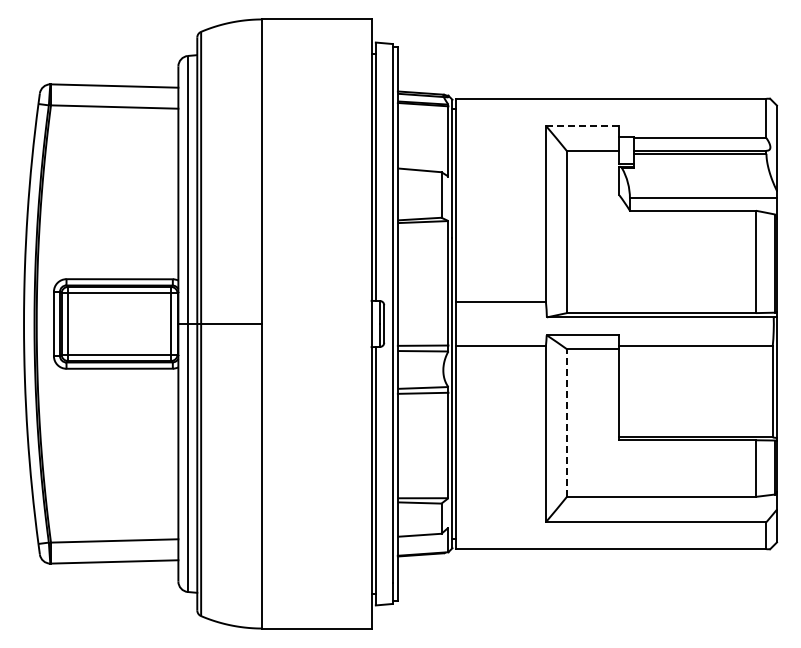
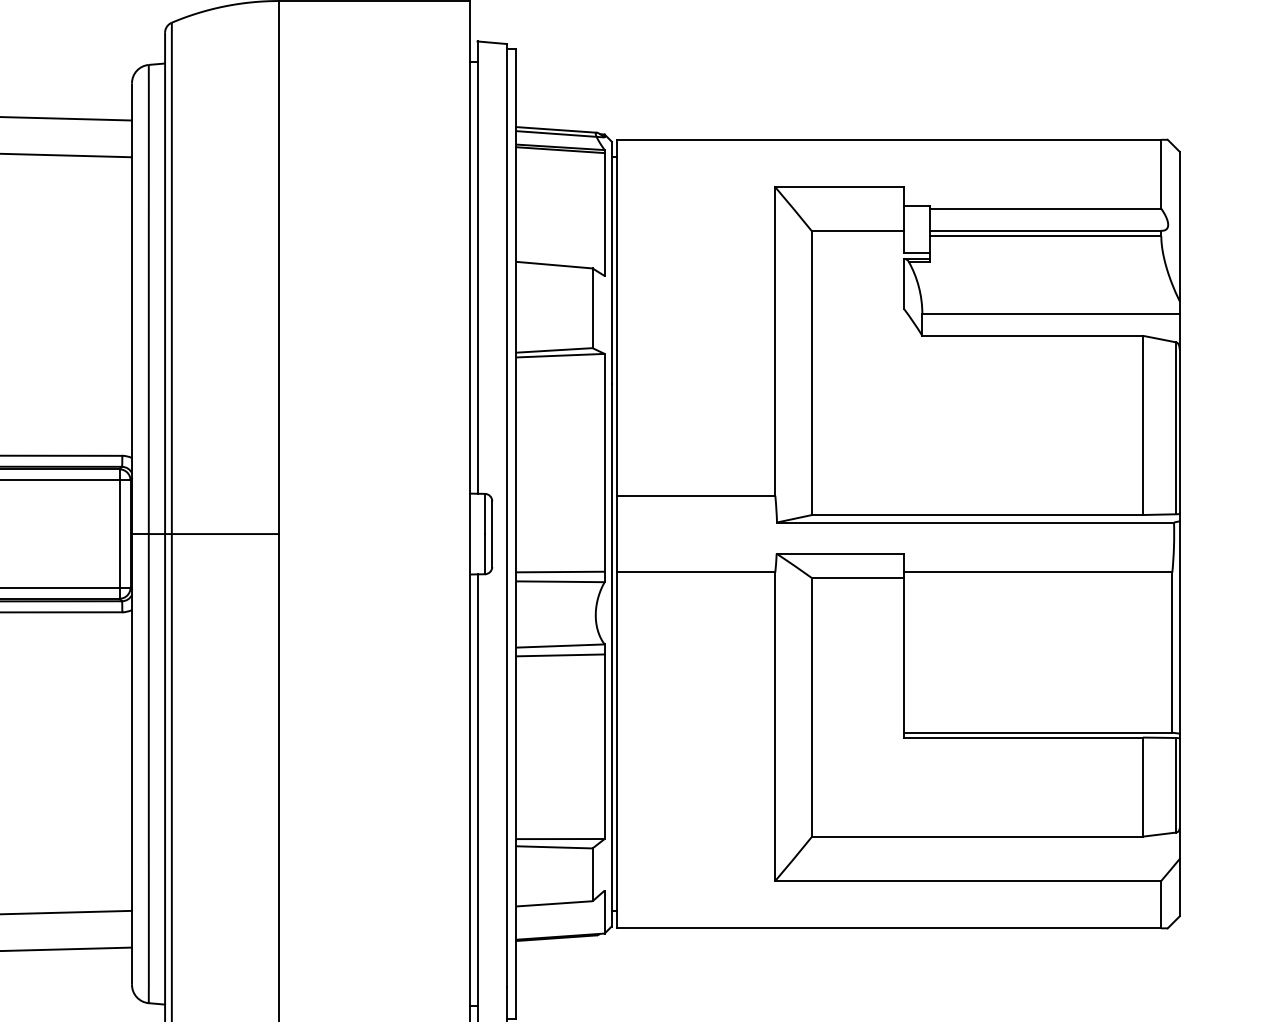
line: (582, 125) -> (839, 186), dashed -> solid
line: (566, 423) -> (811, 708), dashed -> solid

